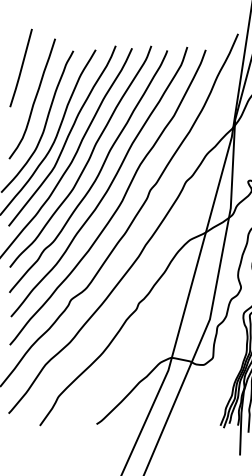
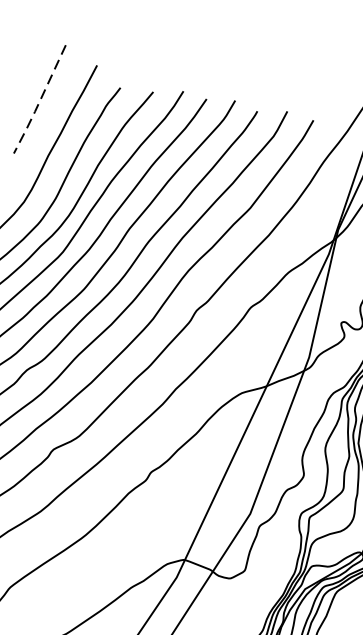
line: (21, 70) -> (39, 102), solid -> dashed

